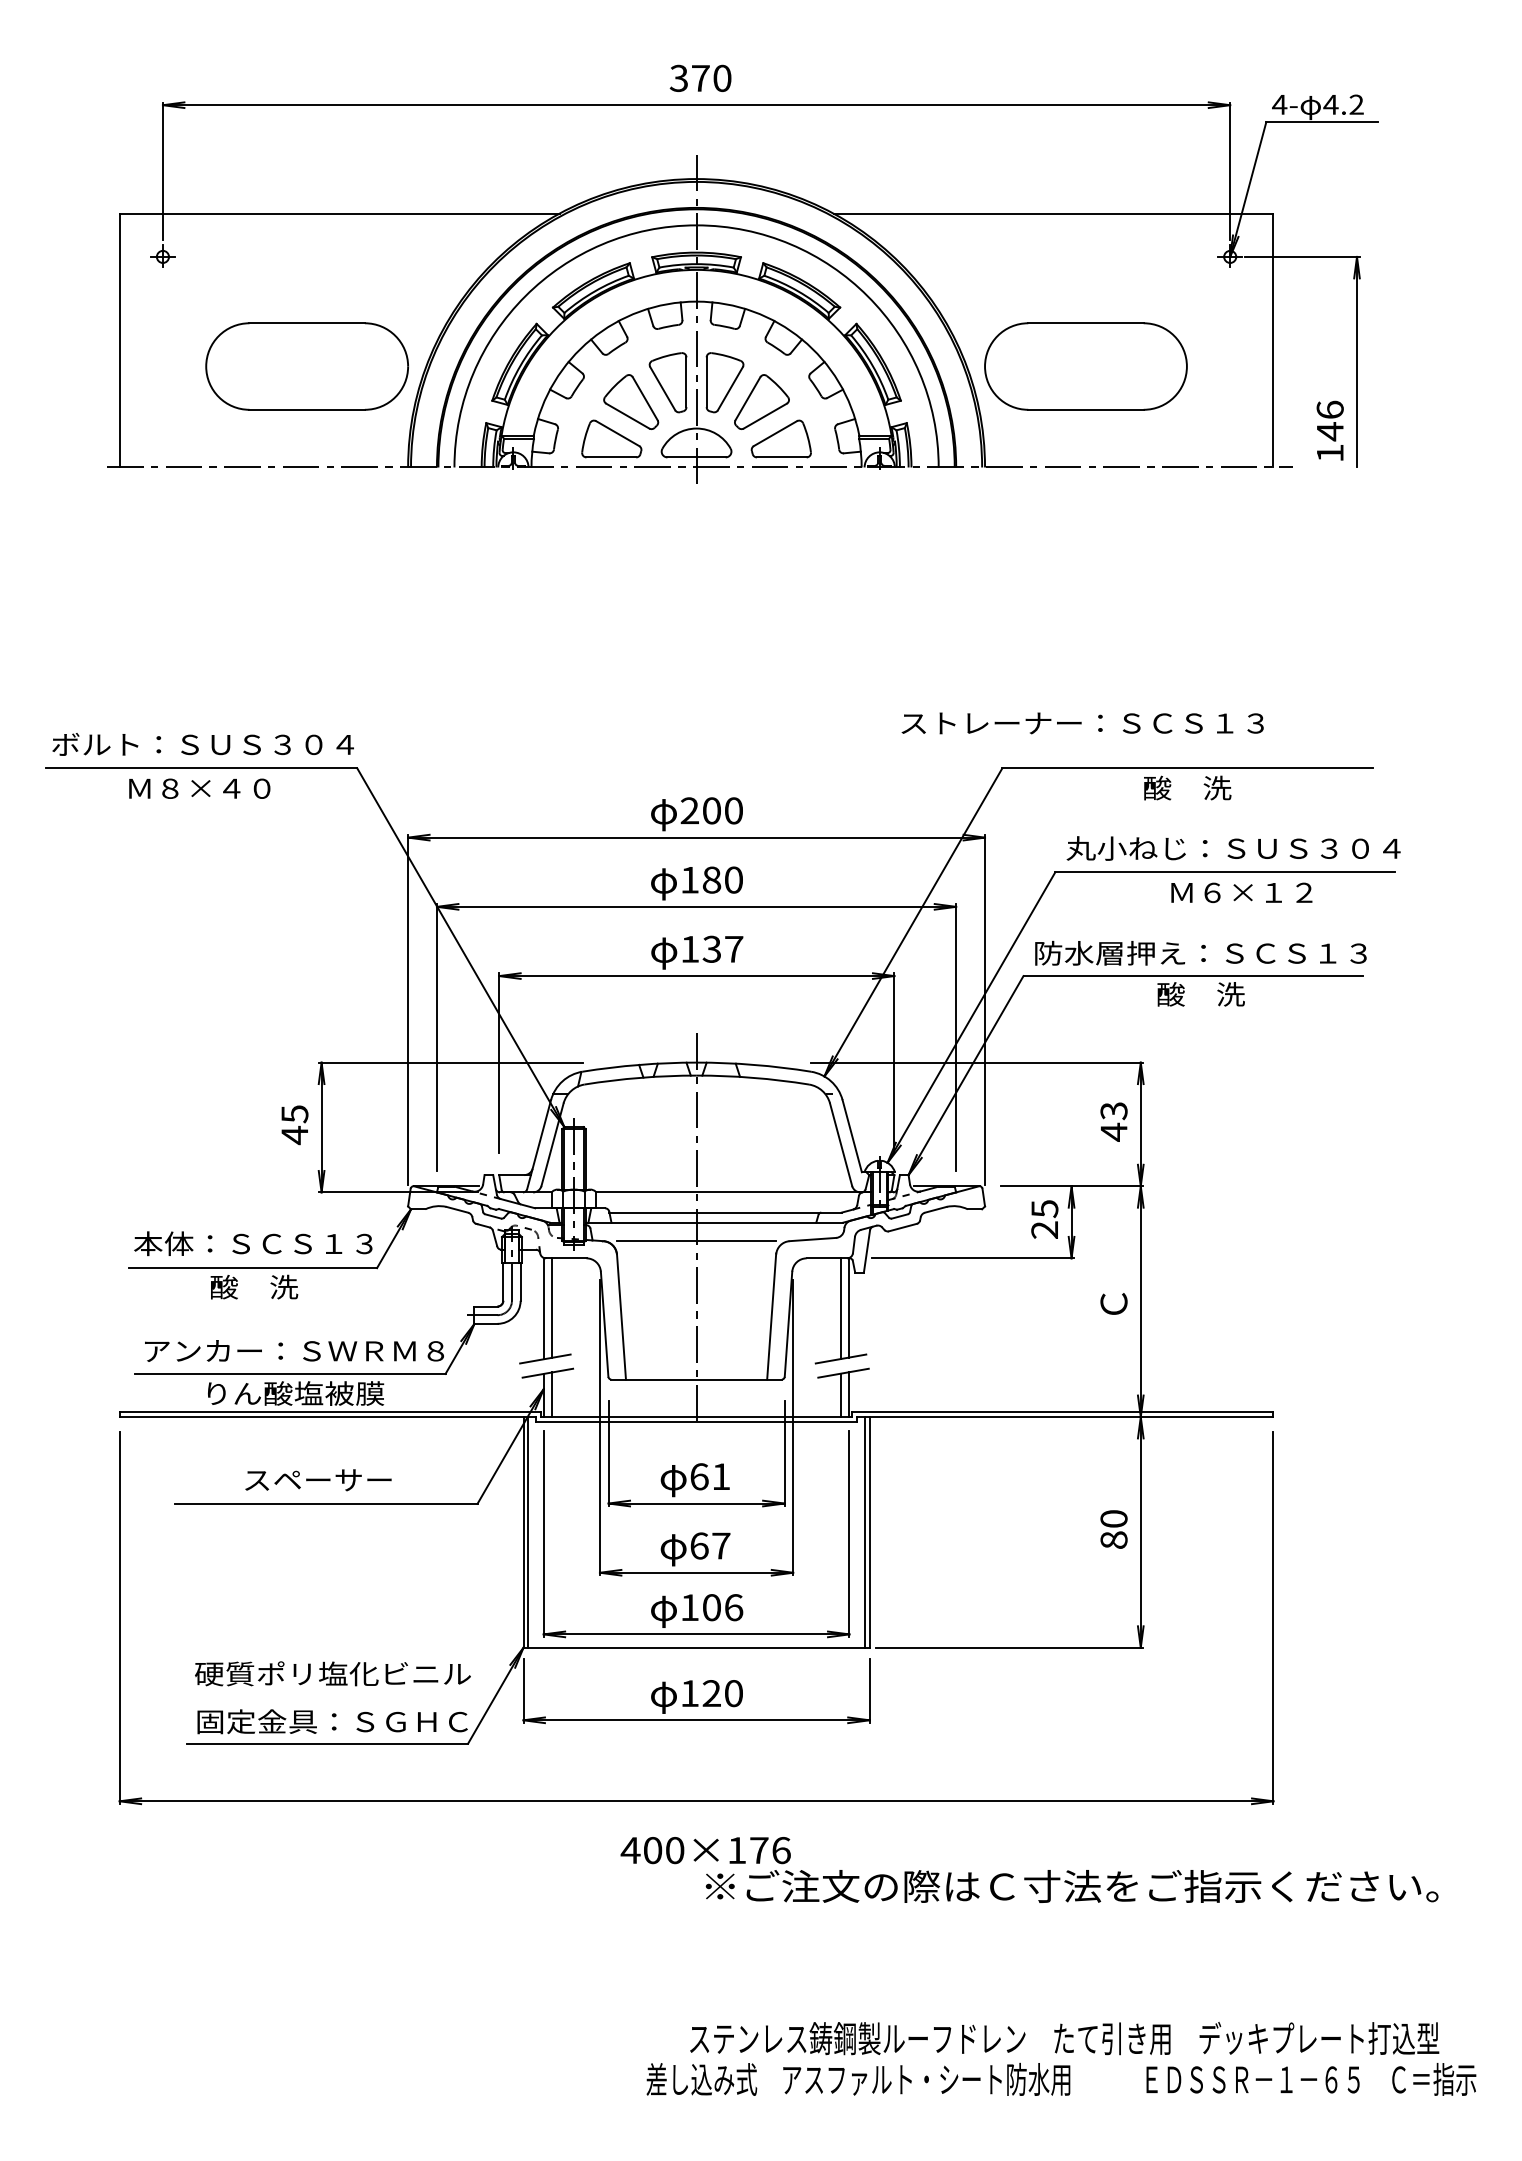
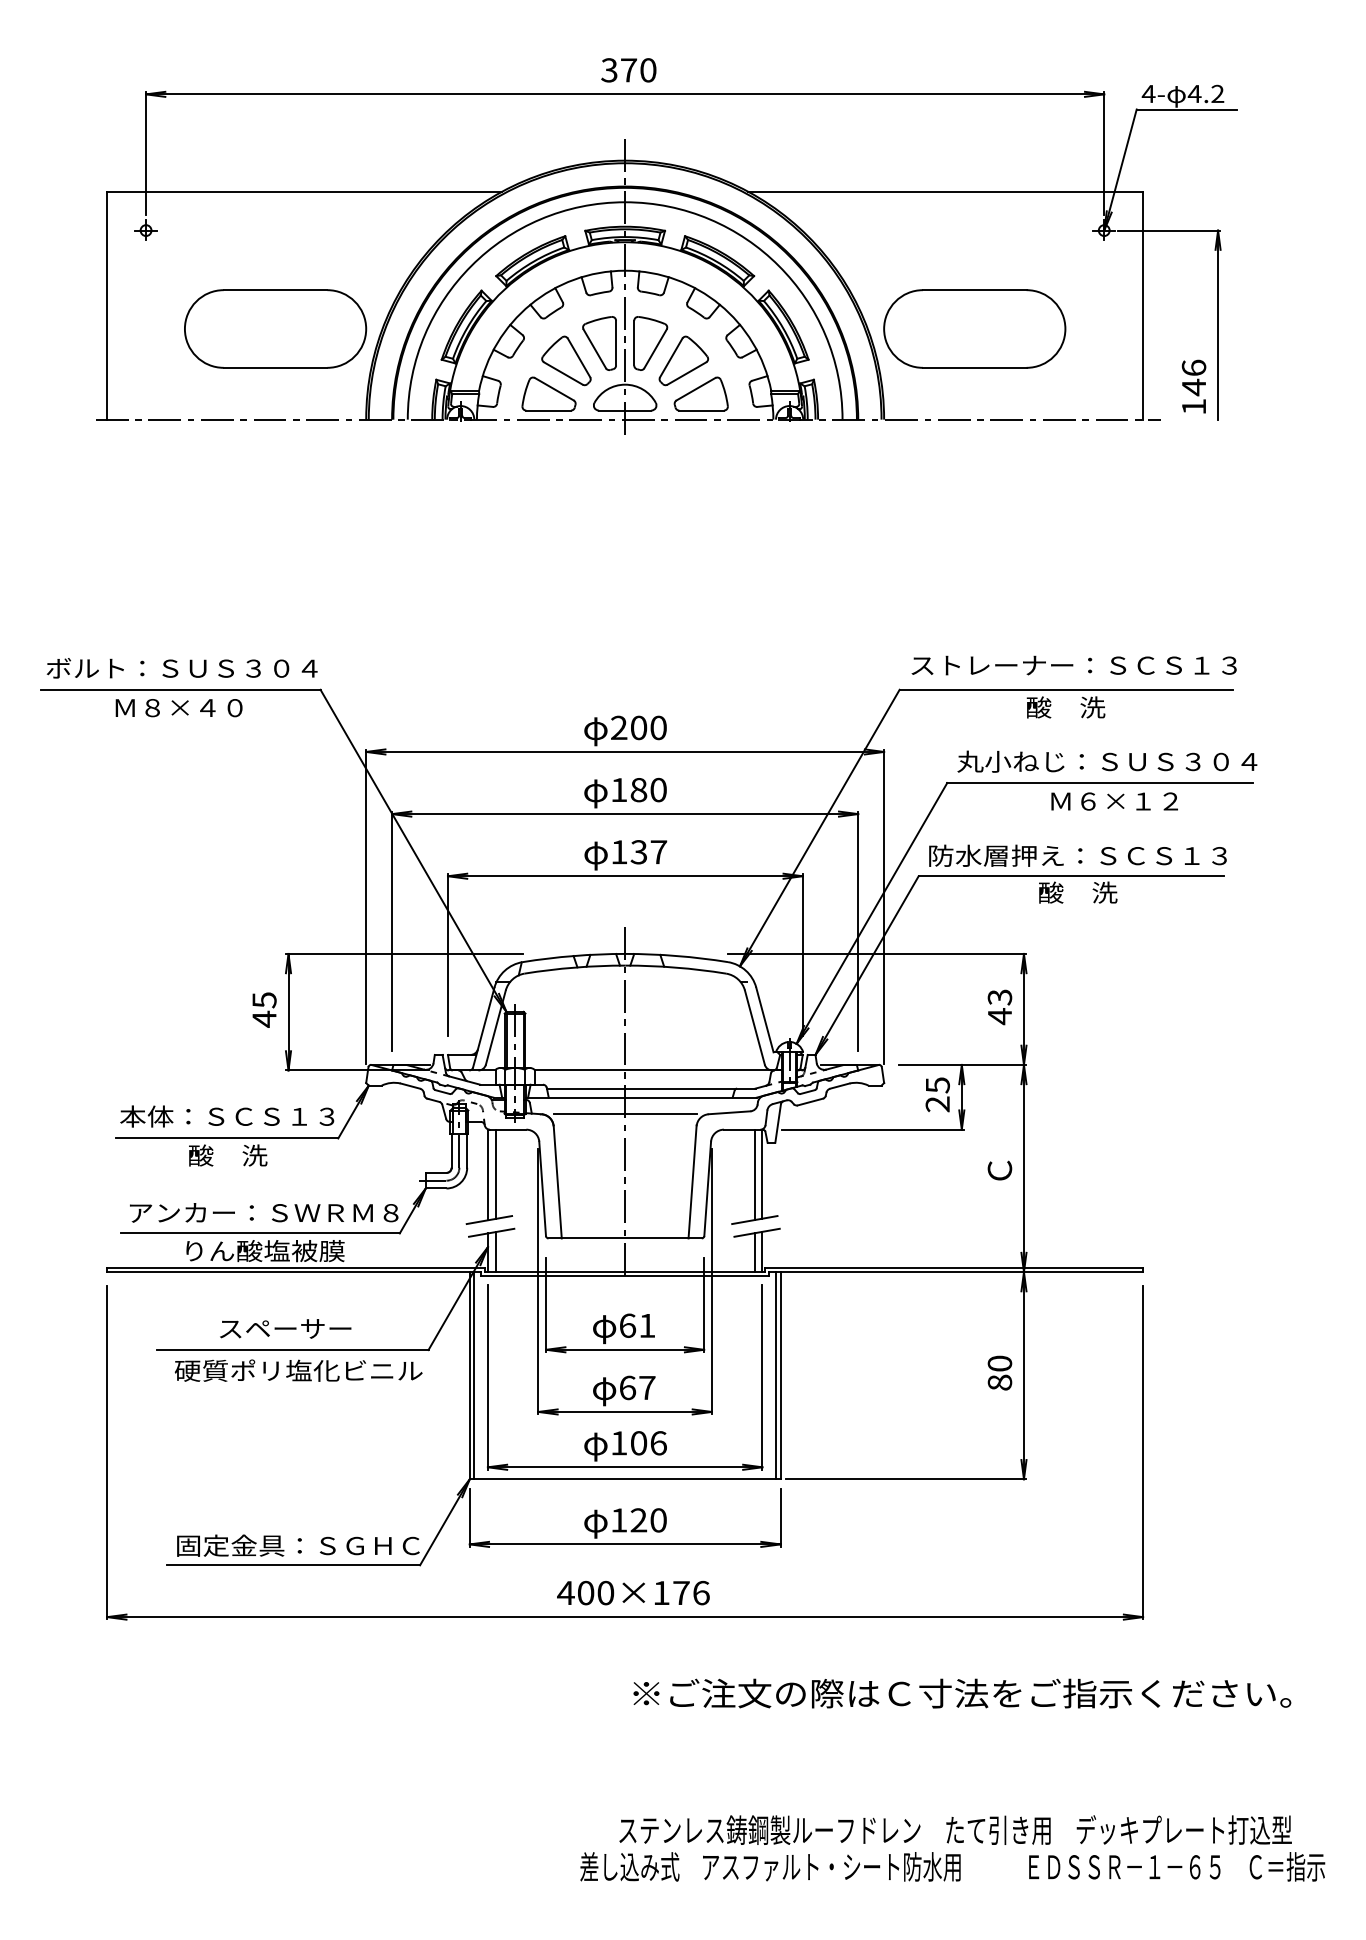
text: (1082, 723) -> (1073, 665), moved
text: (332, 1673) -> (298, 1370), moved
text: (705, 1850) -> (633, 1593), moved

